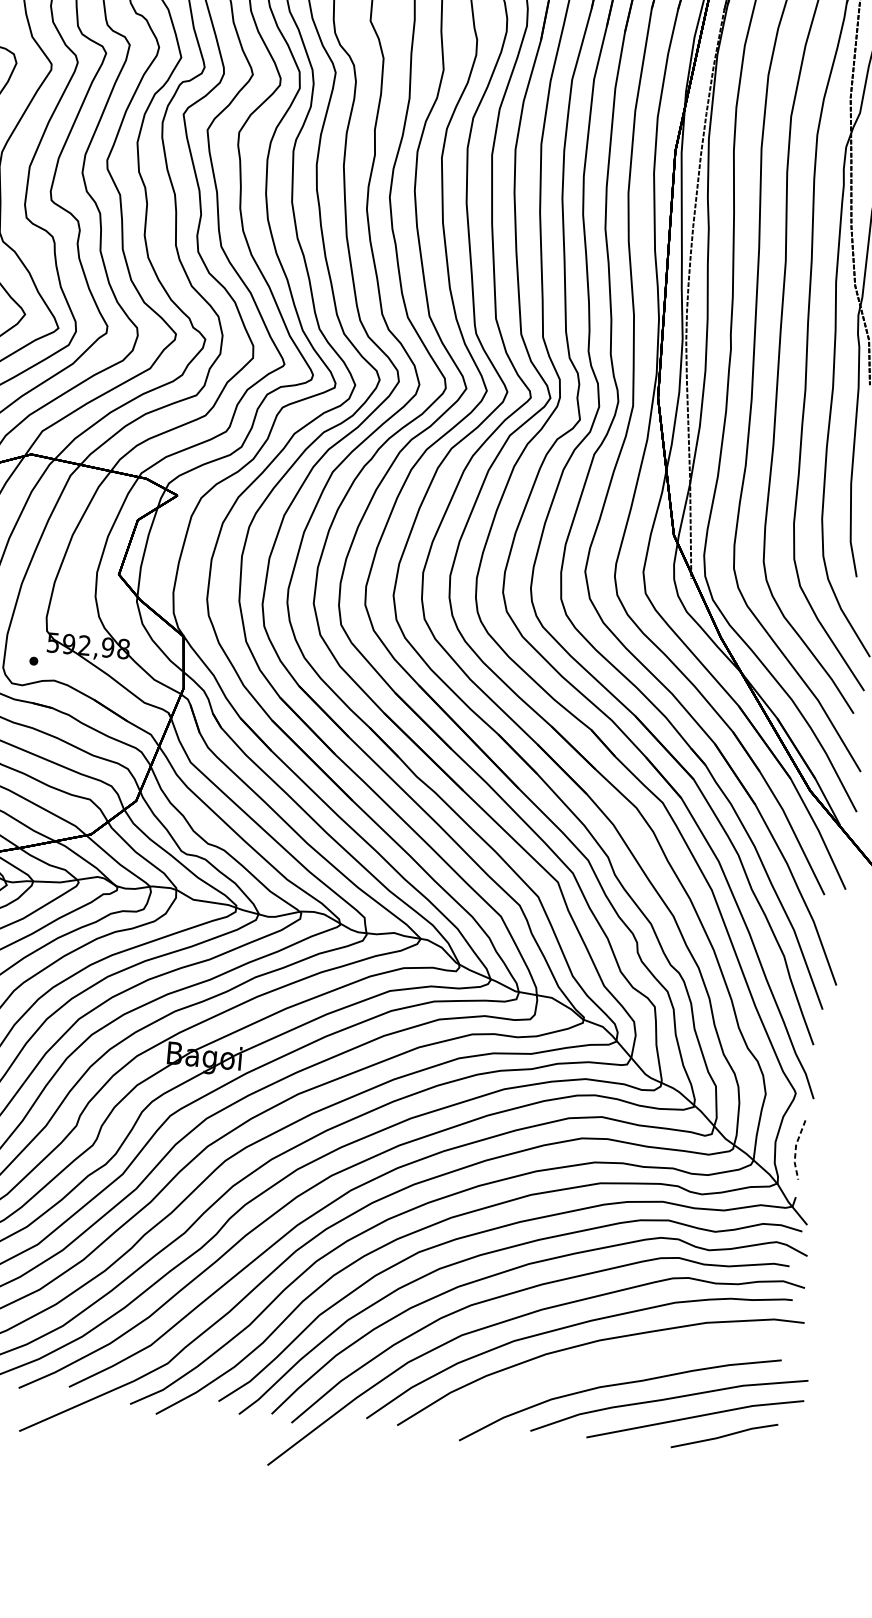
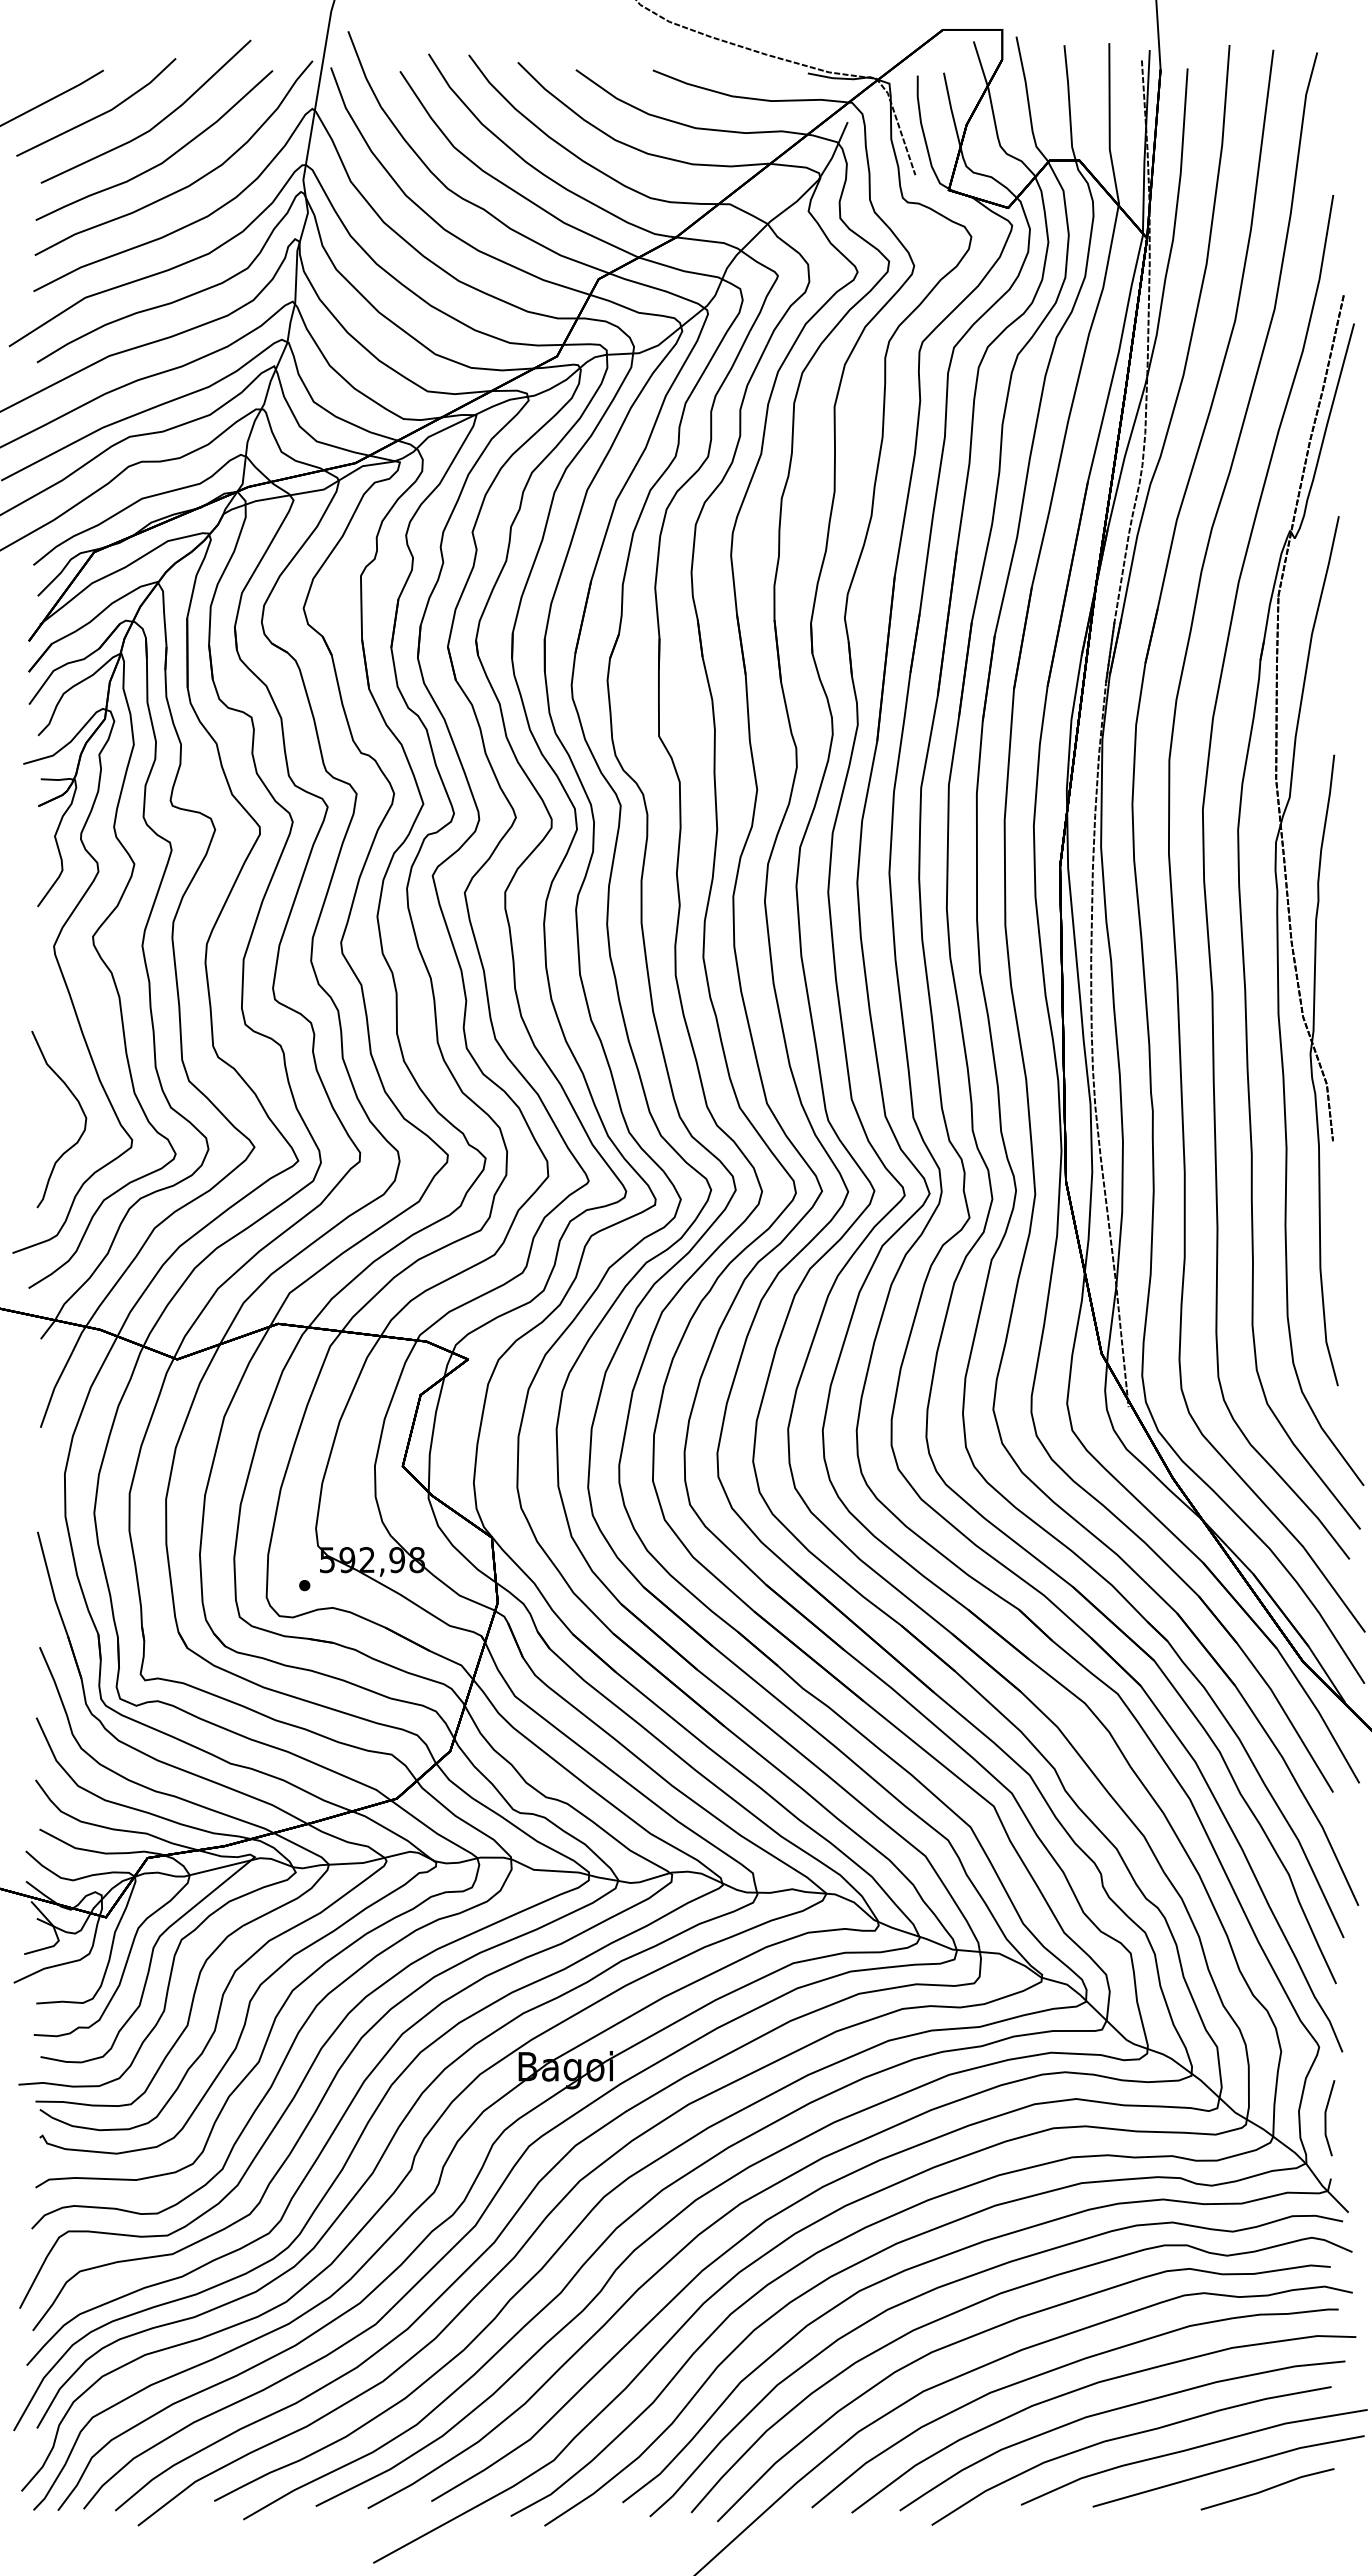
line: (795, 1149) -> (1325, 2118), dashed -> solid
curve: (610, 1363) -> (1115, 2410), added

